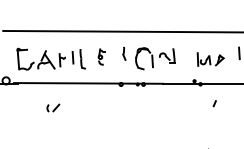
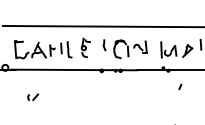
part: (101, 56) -> (85, 47), size x1.43
part: (210, 59) -> (176, 49), size x1.43
part: (53, 107) -> (33, 96), moved

